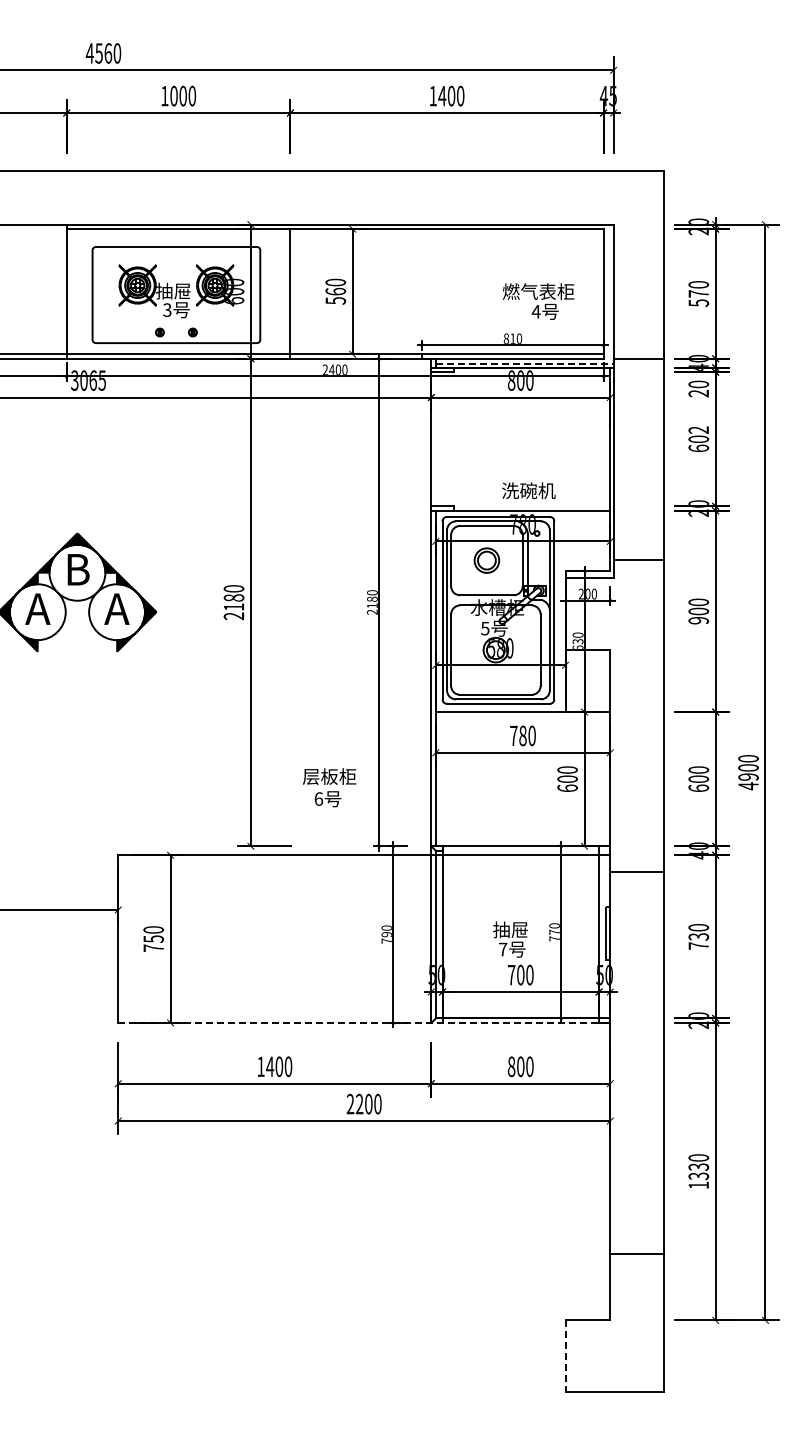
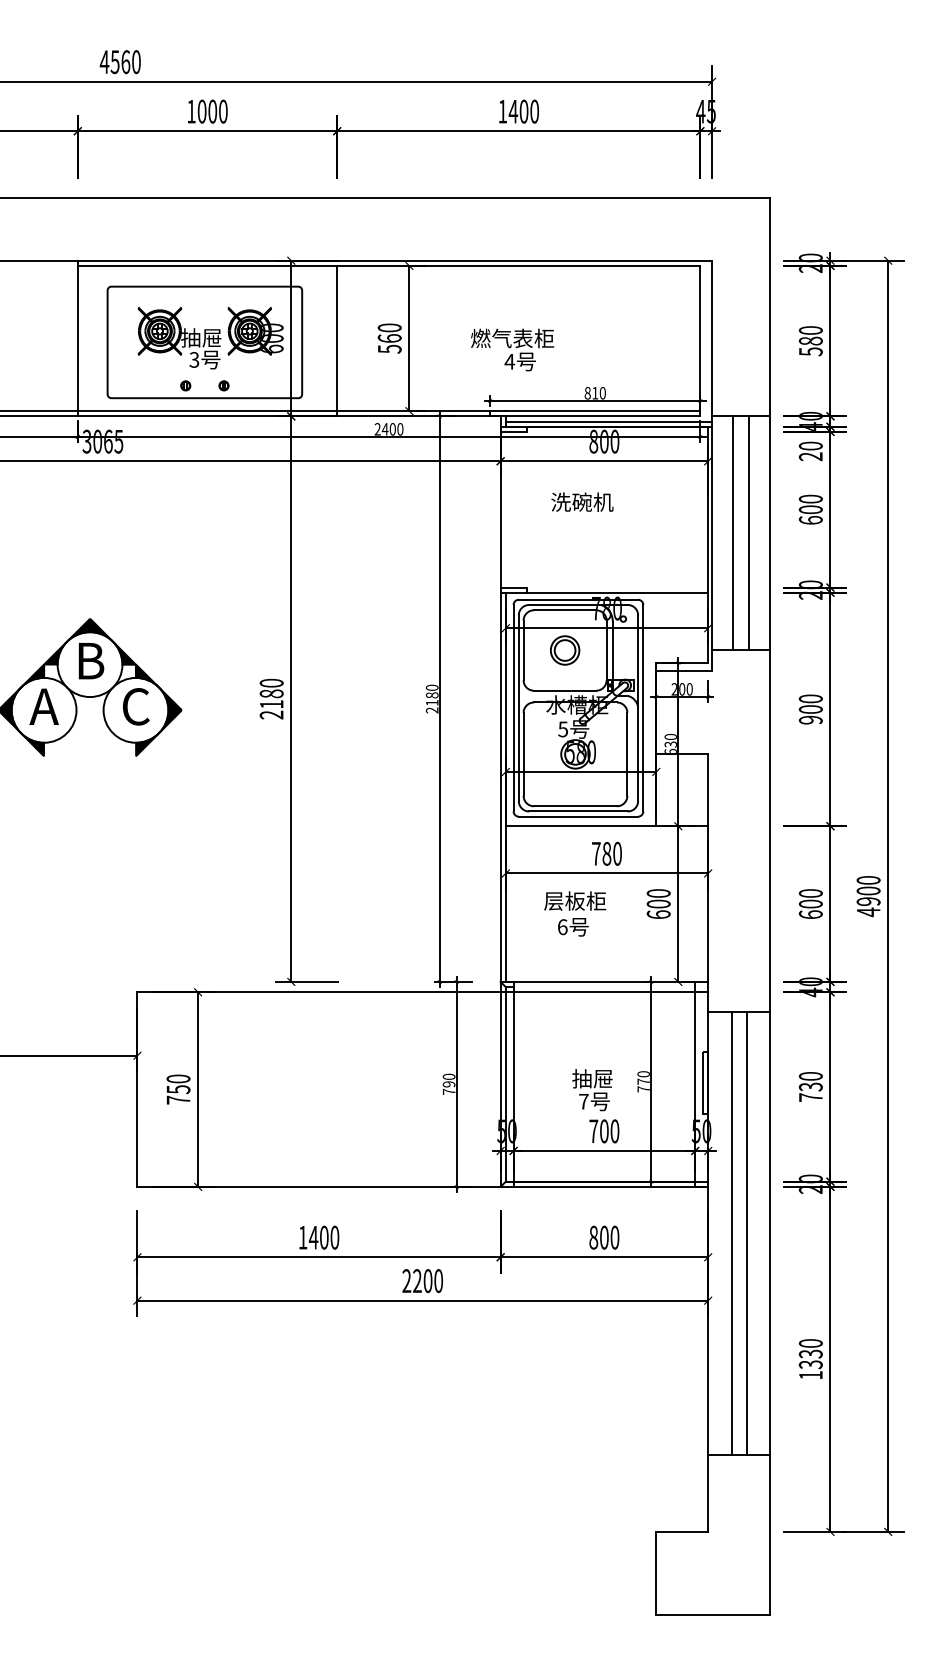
text: (698, 293) -> (810, 340), 570 -> 580
text: (538, 301) -> (512, 349), moved
line: (524, 363) -> (608, 421), dashed -> solid
text: (698, 429) -> (810, 498), 602 -> 600
line: (632, 459) -> (733, 533), added
line: (645, 459) -> (749, 533), added
text: (528, 490) -> (582, 501), moved
text: (116, 609) -> (135, 707), A -> C
text: (329, 787) -> (575, 913), moved
line: (364, 1022) -> (423, 1186), dashed -> solid
line: (630, 1063) -> (731, 1233), added
line: (643, 1063) -> (746, 1233), added
line: (565, 1356) -> (656, 1573), dashed -> solid

